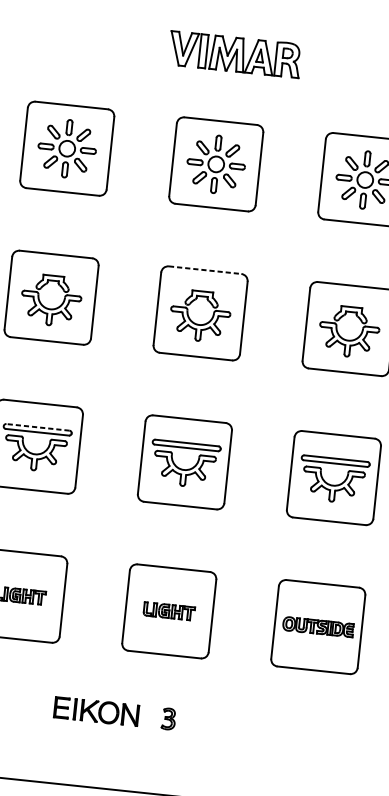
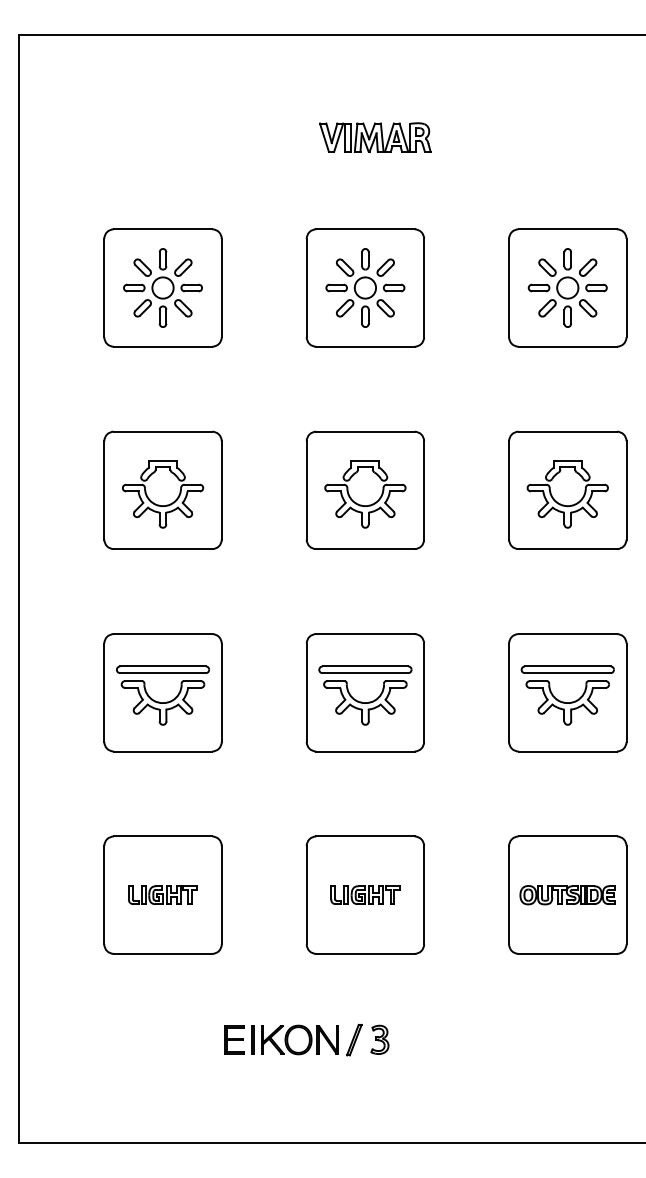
part: (235, 54) -> (375, 137), size x0.62
line: (205, 270) -> (365, 431), dashed -> solid
line: (38, 427) -> (163, 666), dashed -> solid
part: (150, 716) -> (354, 1039), added

